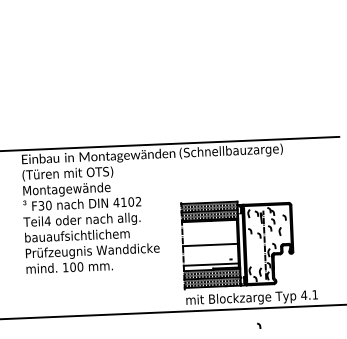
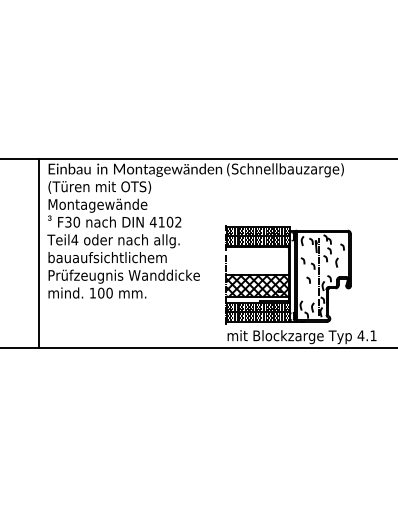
line: (17, 234) -> (39, 253), added
hatch: (210, 254) -> (257, 285), added
curve: (258, 325) -> (308, 279), moved

